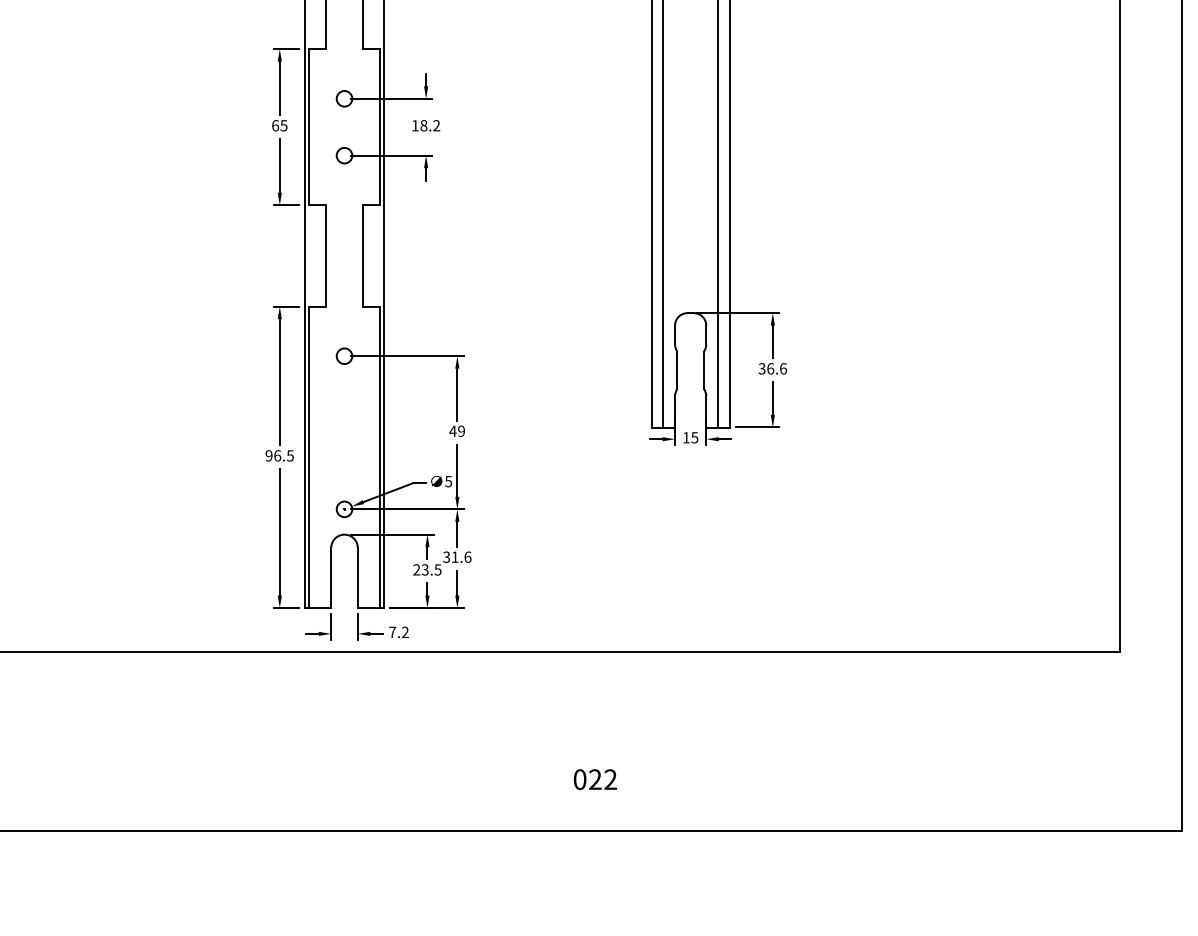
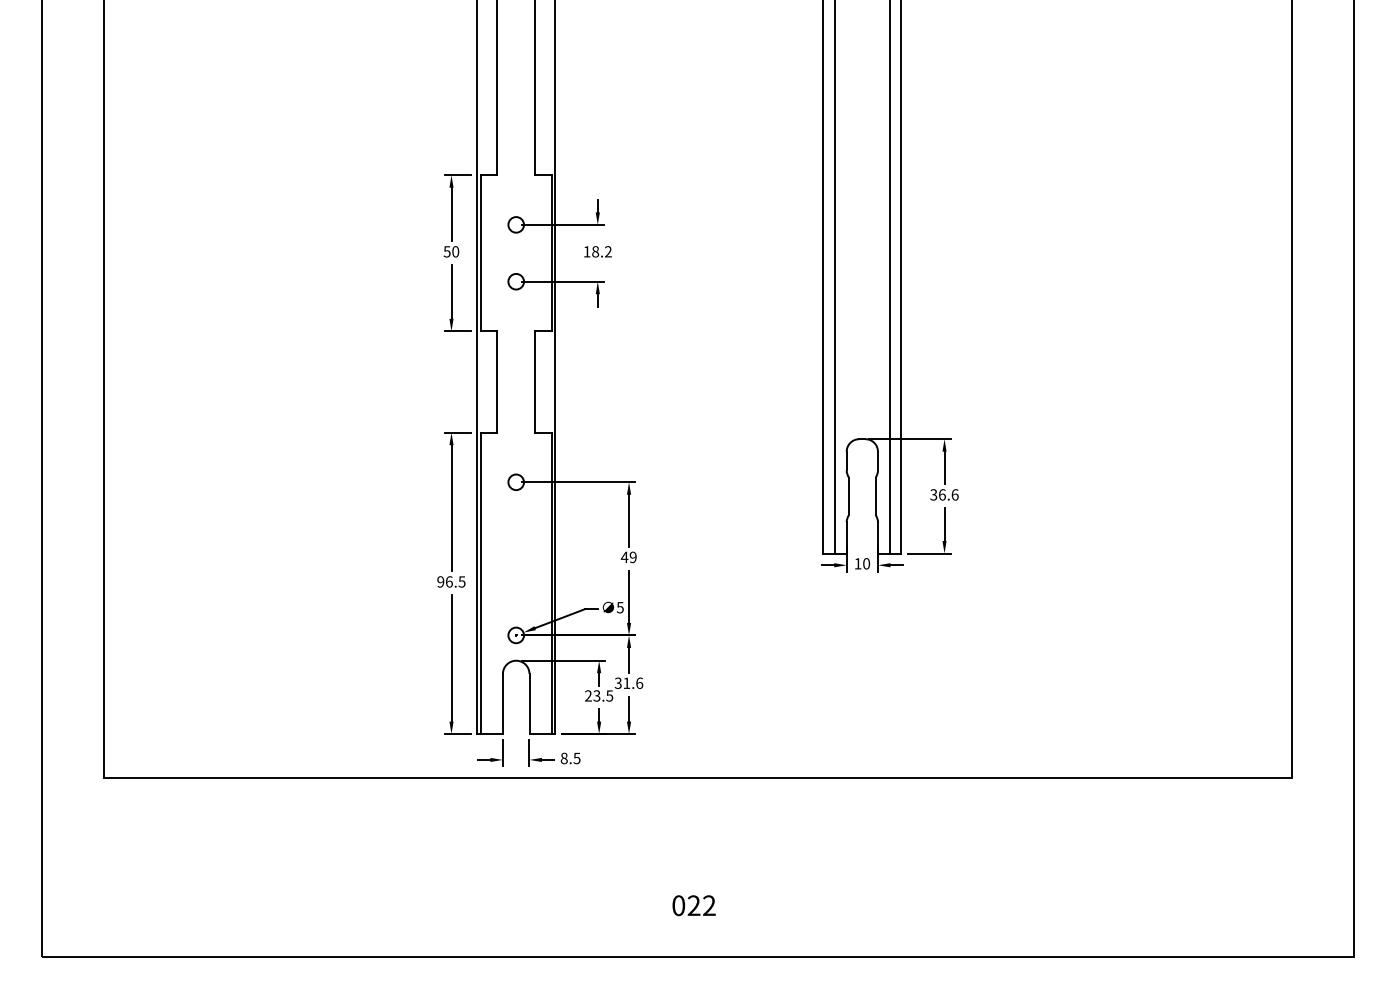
text: (279, 125) -> (451, 251), 65 -> 50
text: (694, 437) -> (866, 563), 15 -> 10
text: (398, 632) -> (570, 758), 7.2 -> 8.5
text: (594, 779) -> (693, 905), moved

